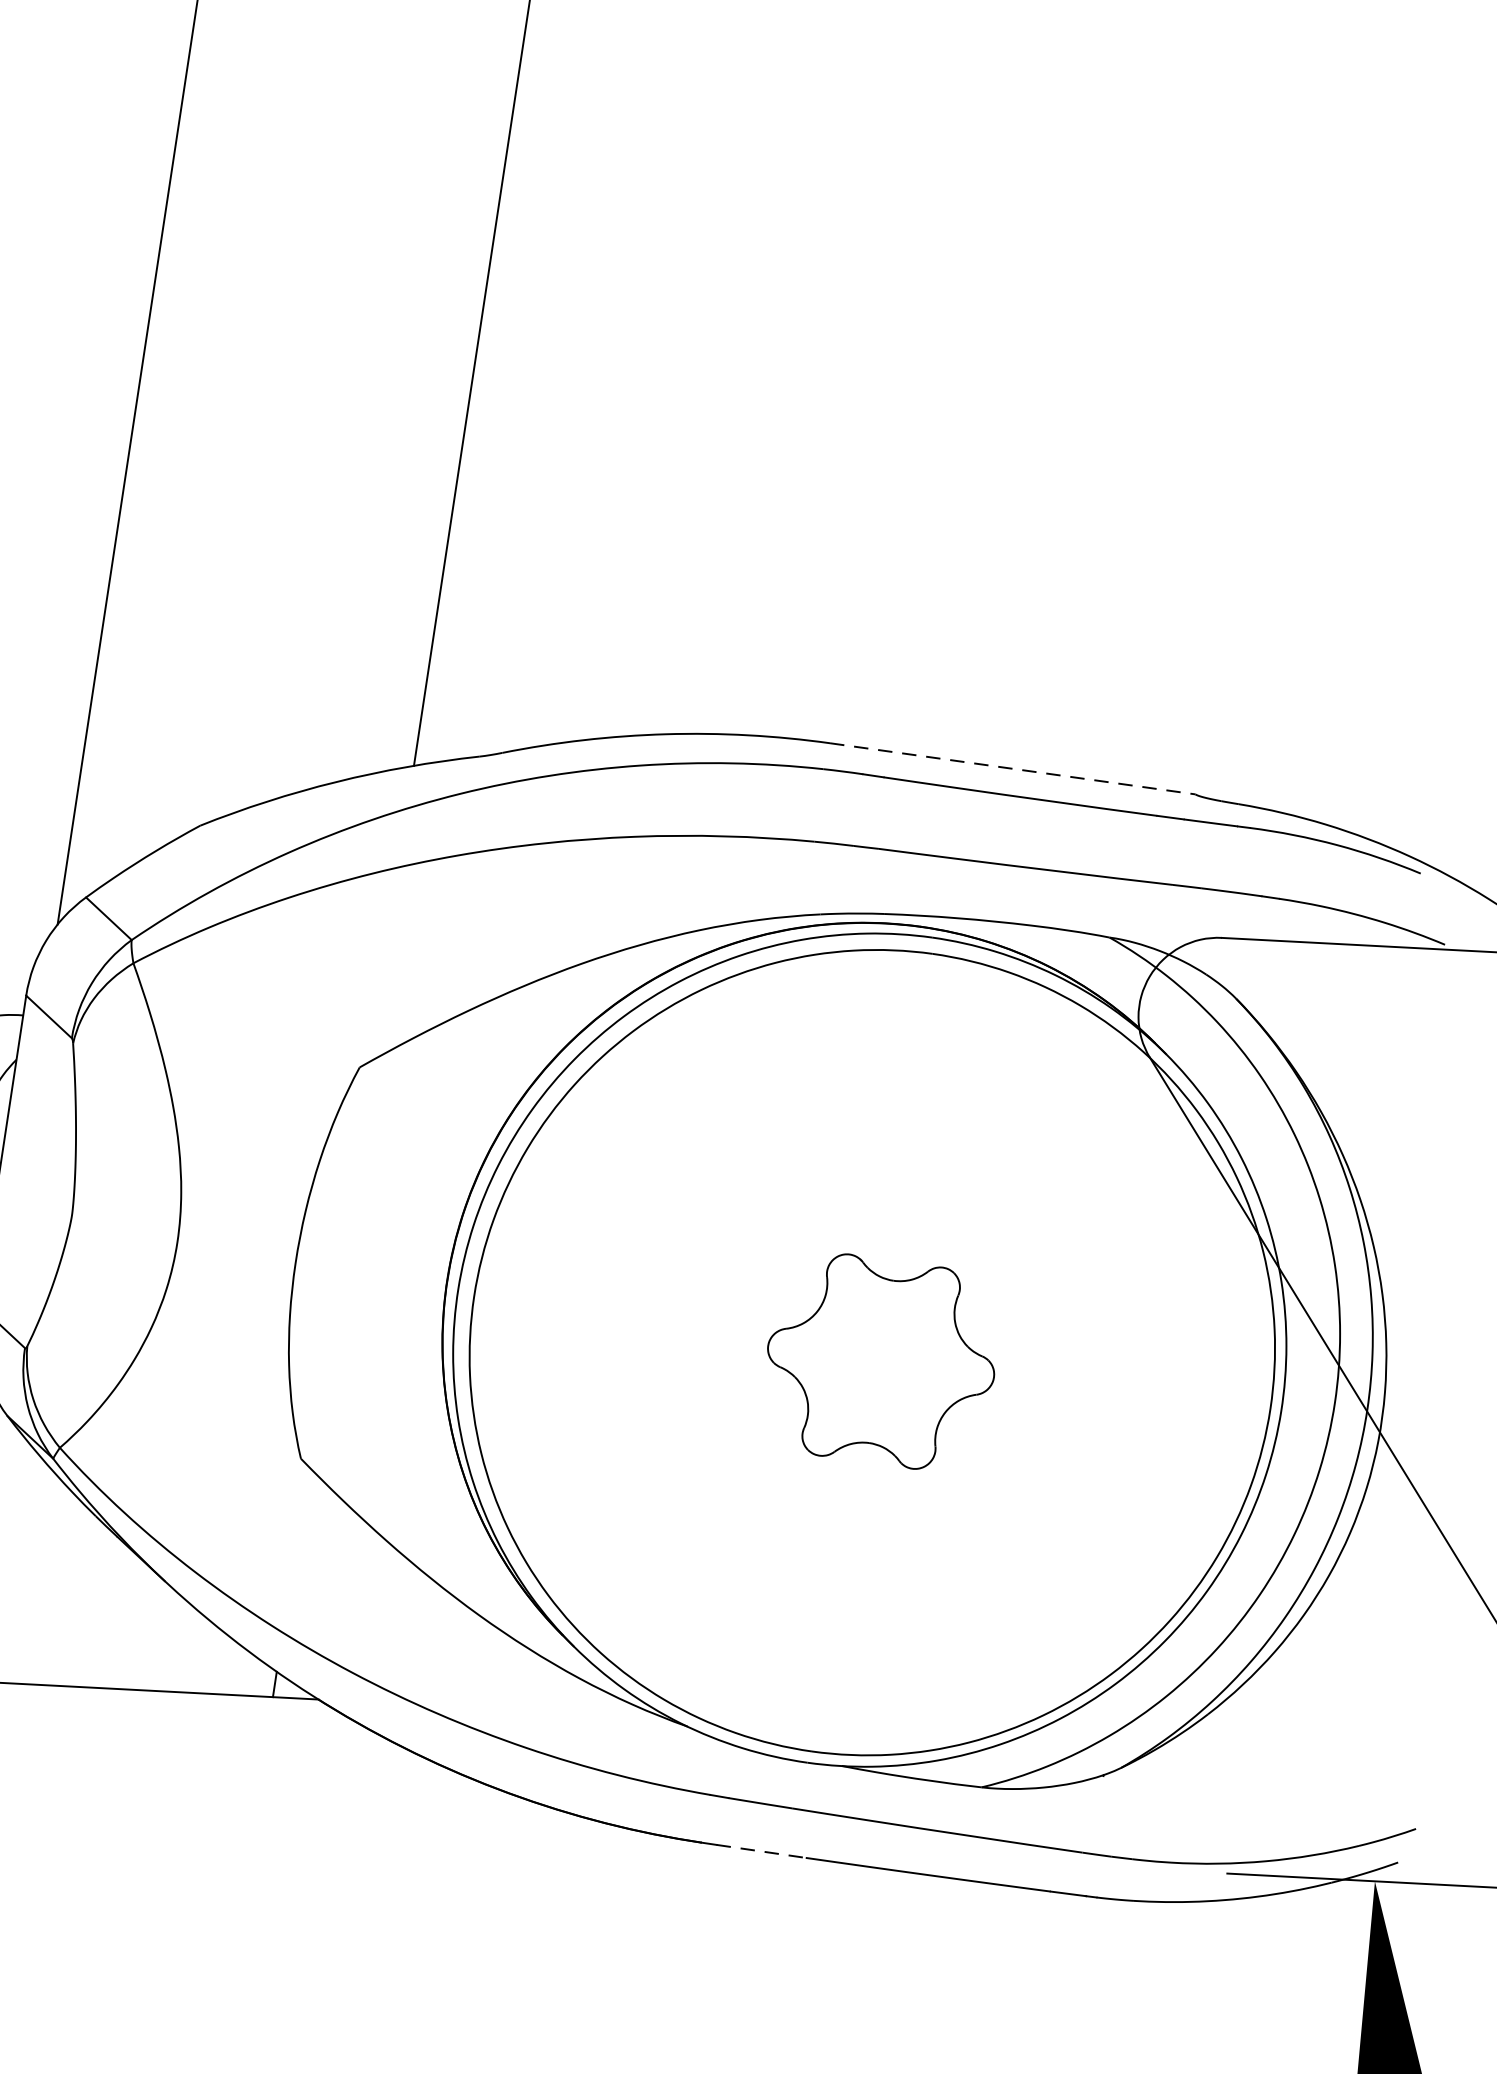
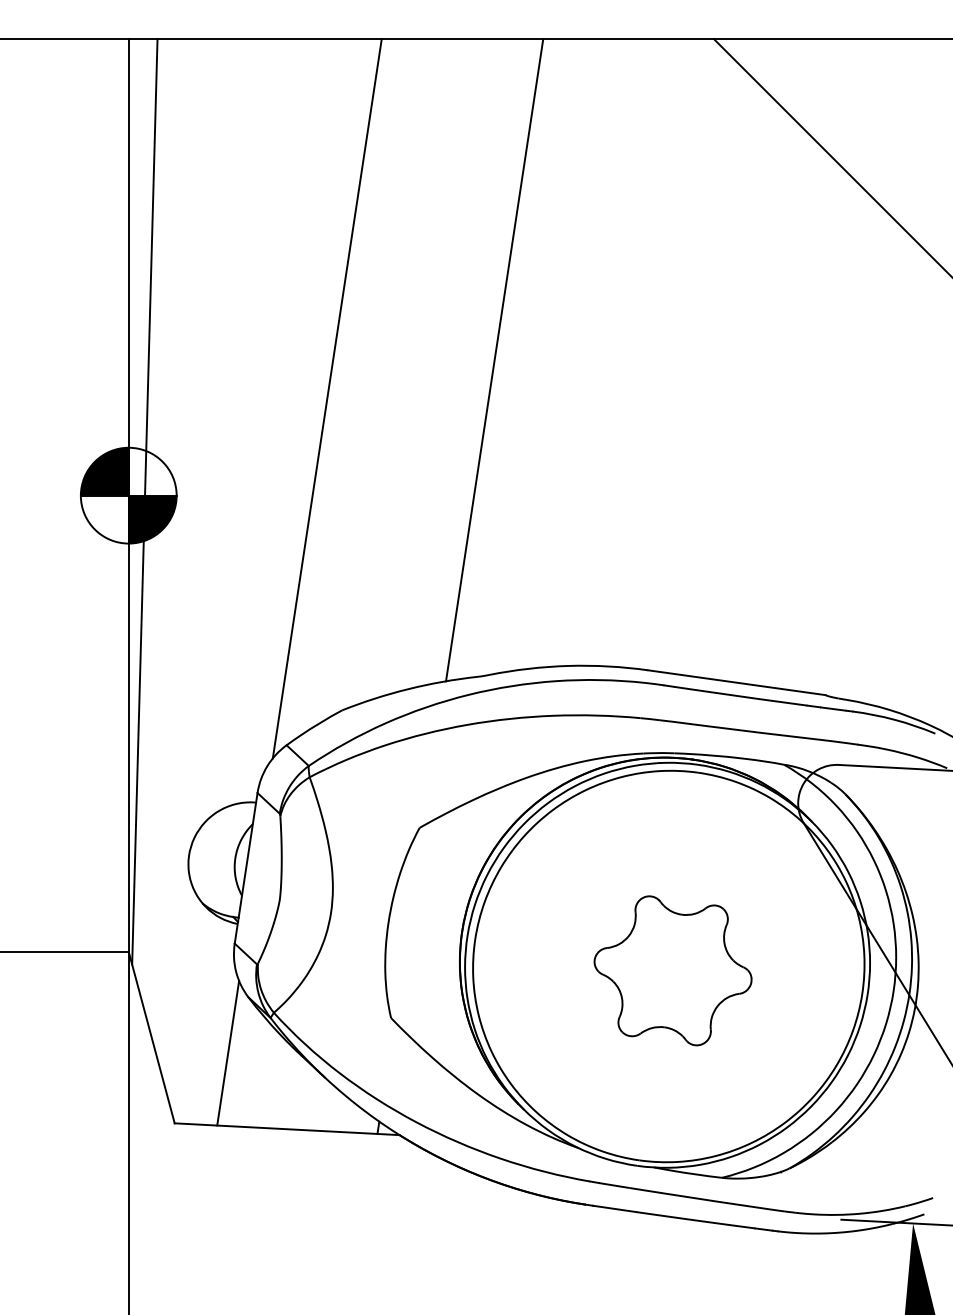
line: (1013, 768) -> (737, 682), dashed -> solid
part: (879, 1360) -> (672, 970), size x1.43
line: (760, 1850) -> (614, 1208), dashed -> solid

